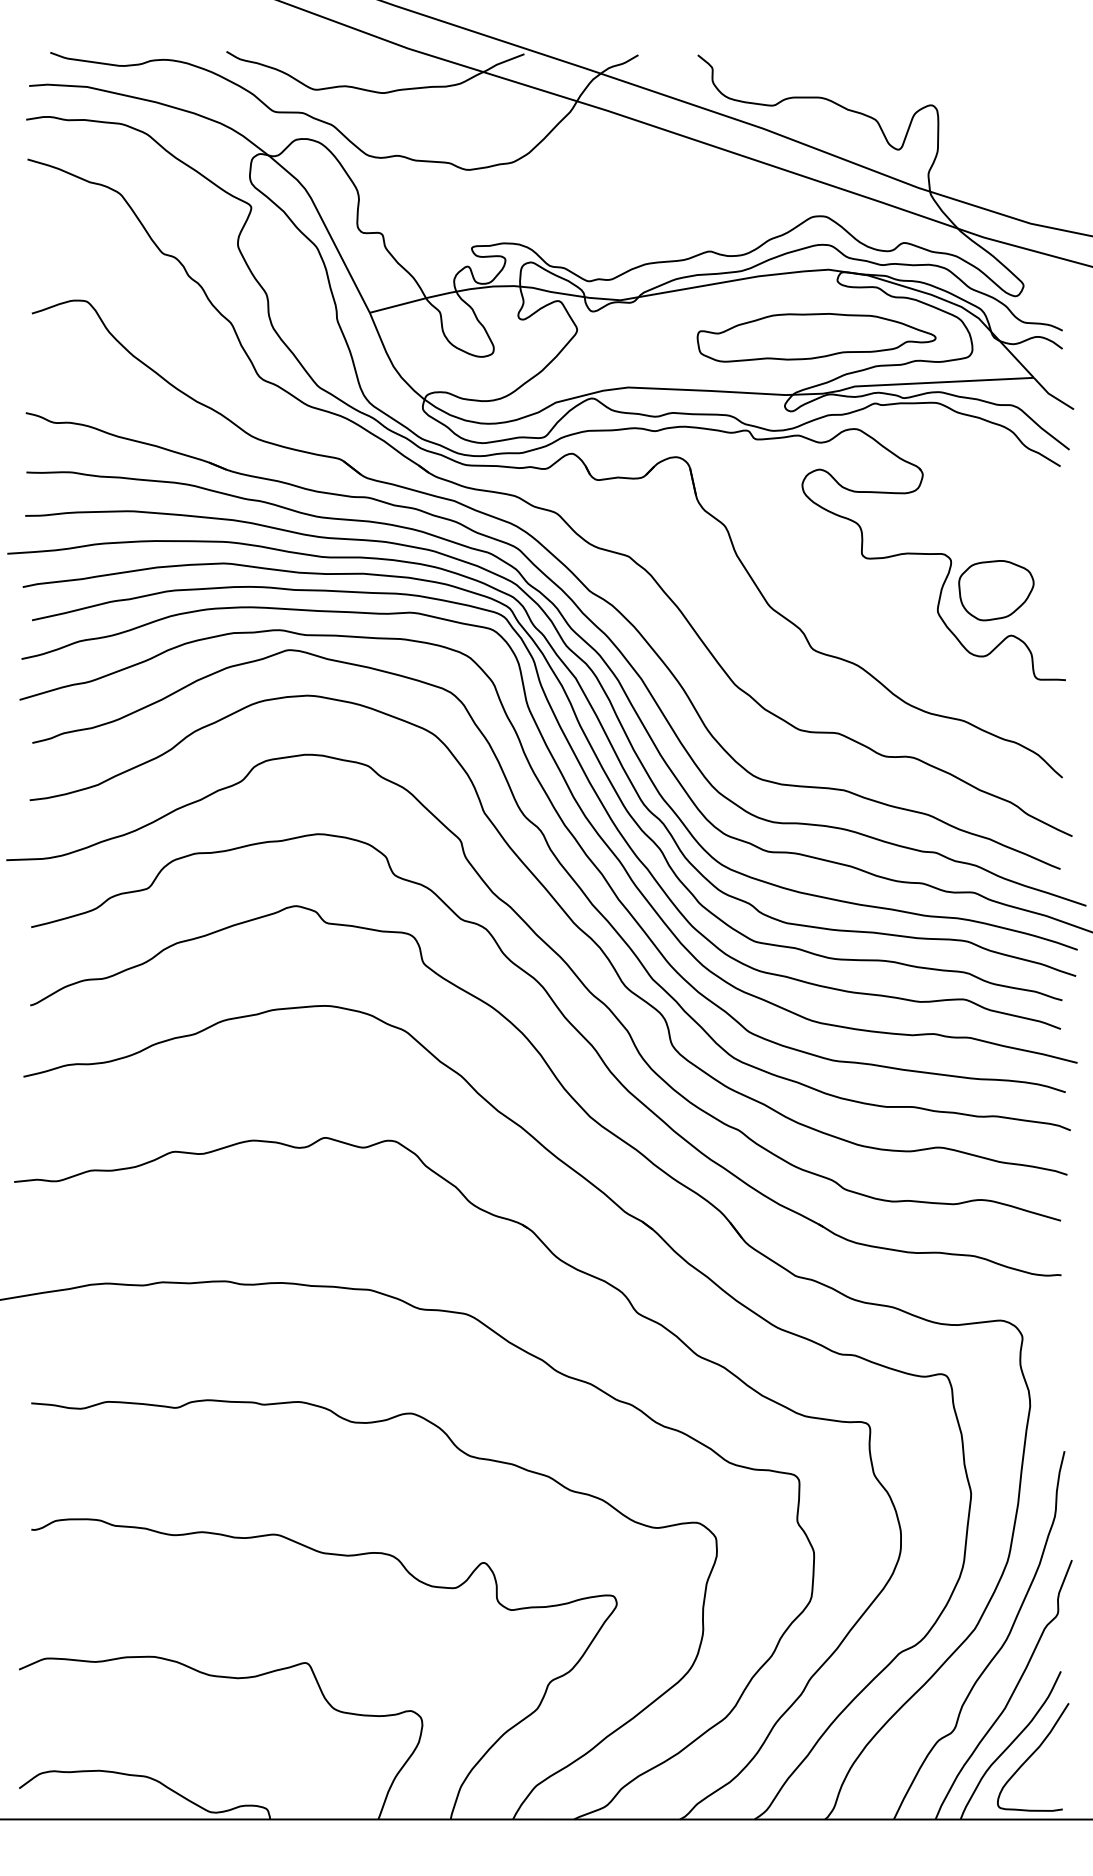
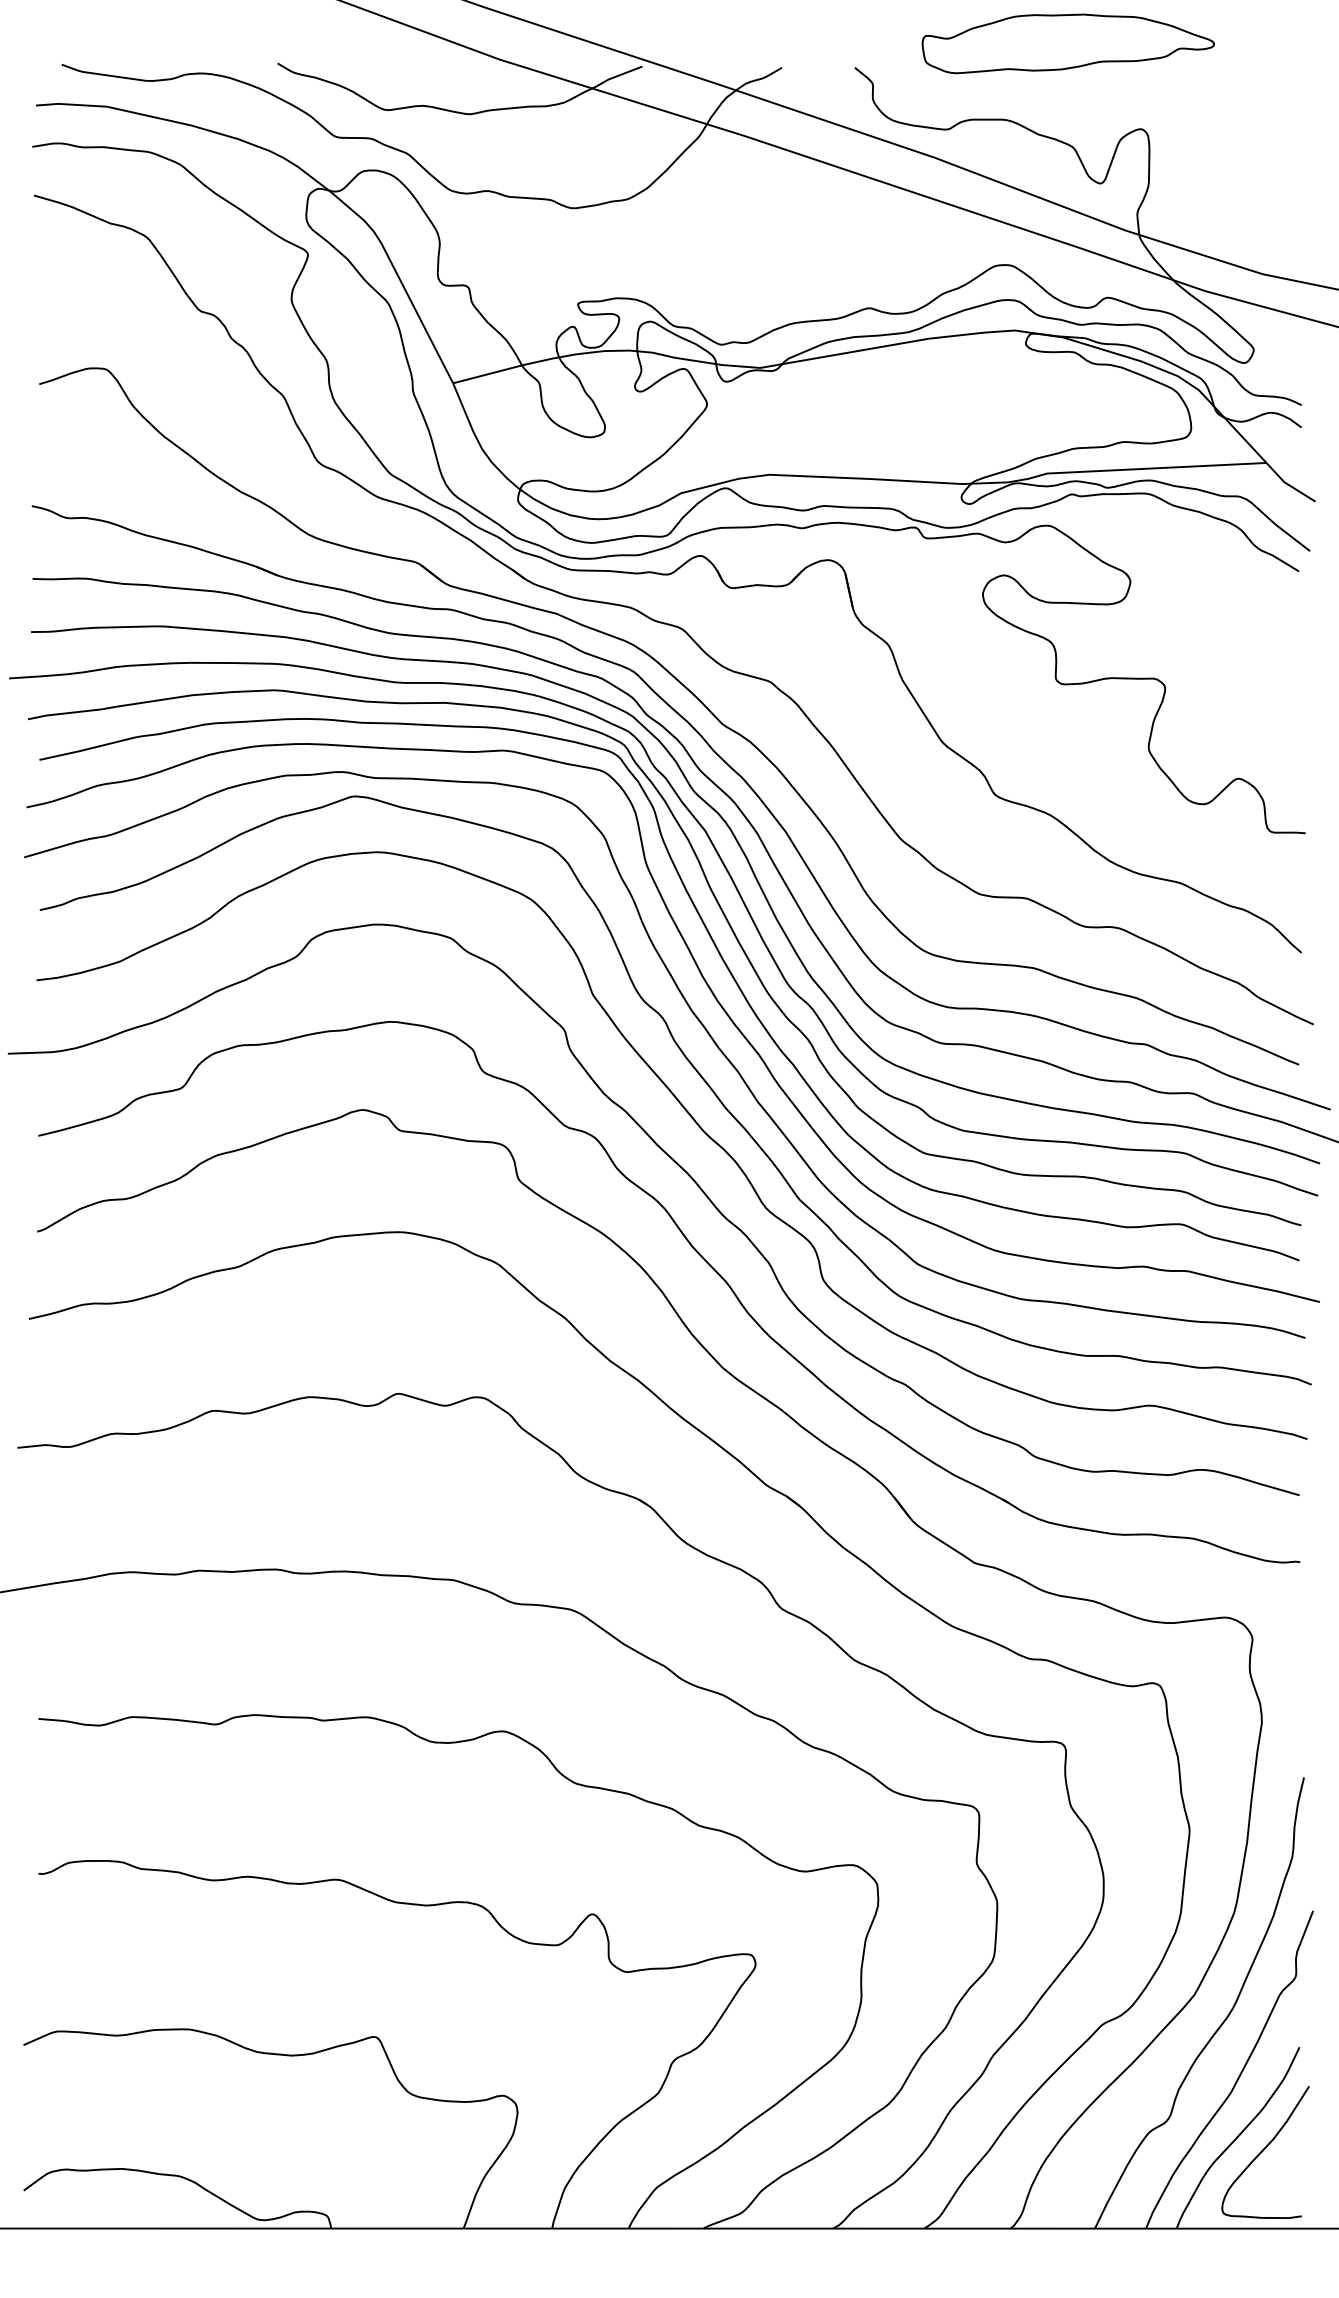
part: (815, 337) -> (1067, 43), moved
part: (996, 590) -> (1220, 723), removed

